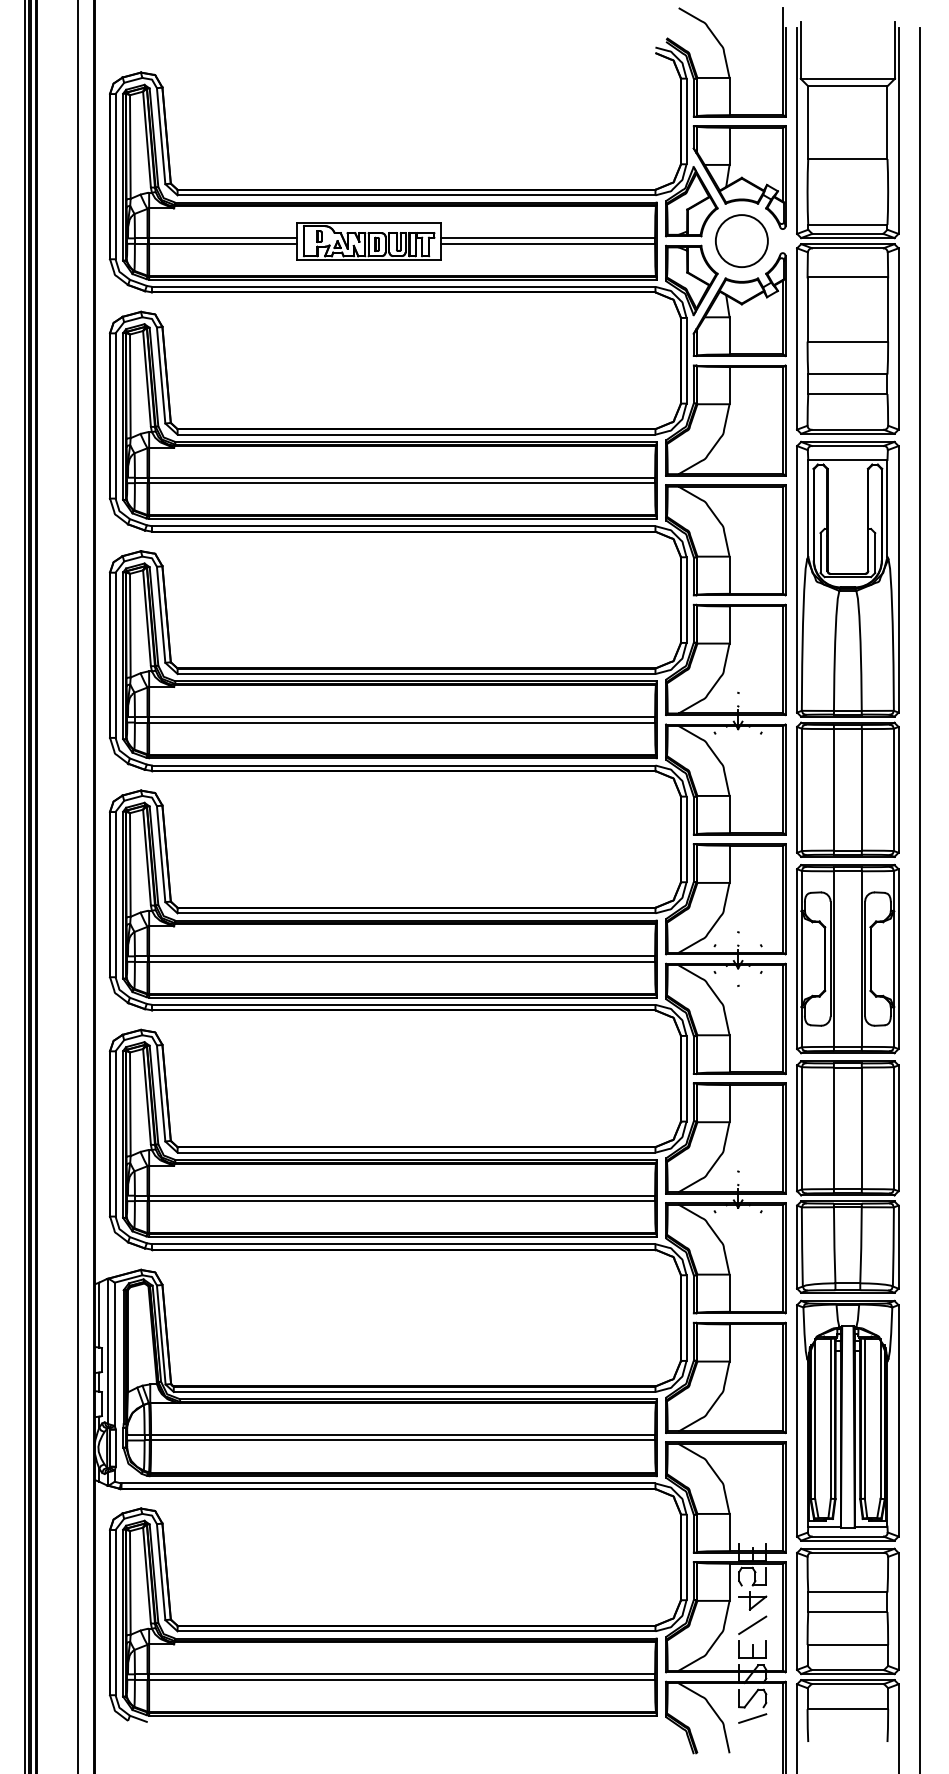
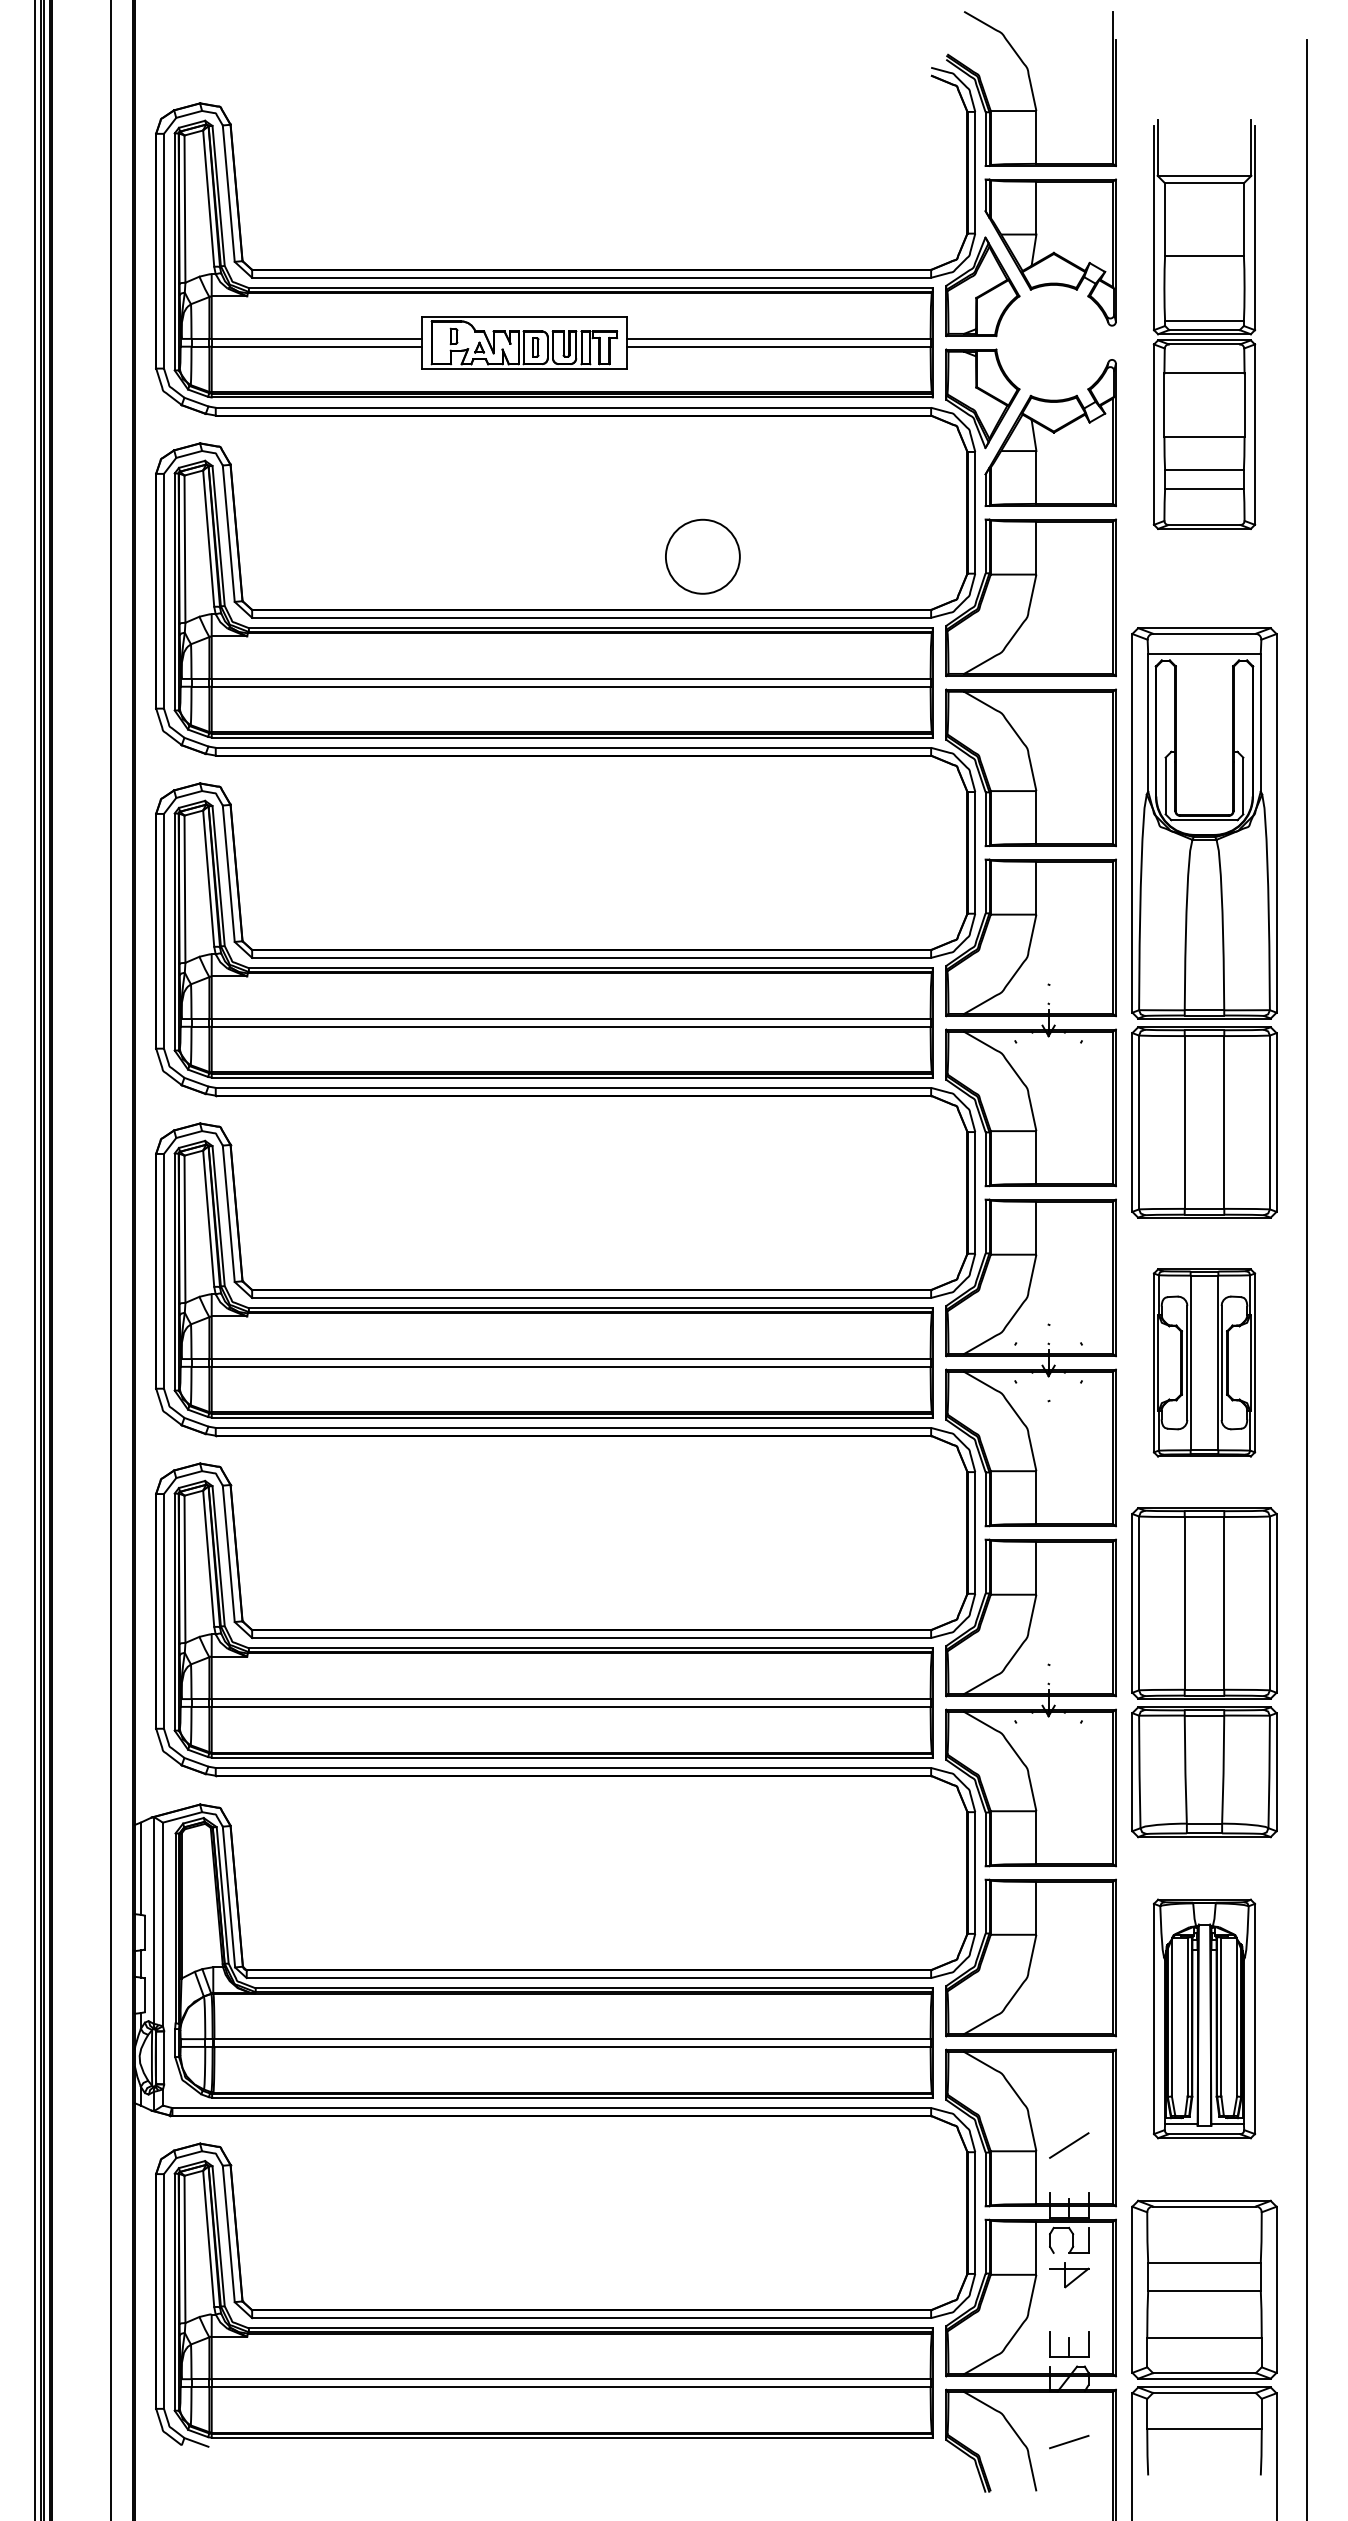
part: (847, 228) -> (1204, 324), size x0.7
circle: (741, 240) -> (702, 556), moved
part: (847, 958) -> (1204, 1362), size x0.7
part: (847, 1420) -> (1204, 2018), size x0.7
line: (752, 1625) -> (1069, 2145), moved
part: (752, 1698) -> (1069, 2413), removed

